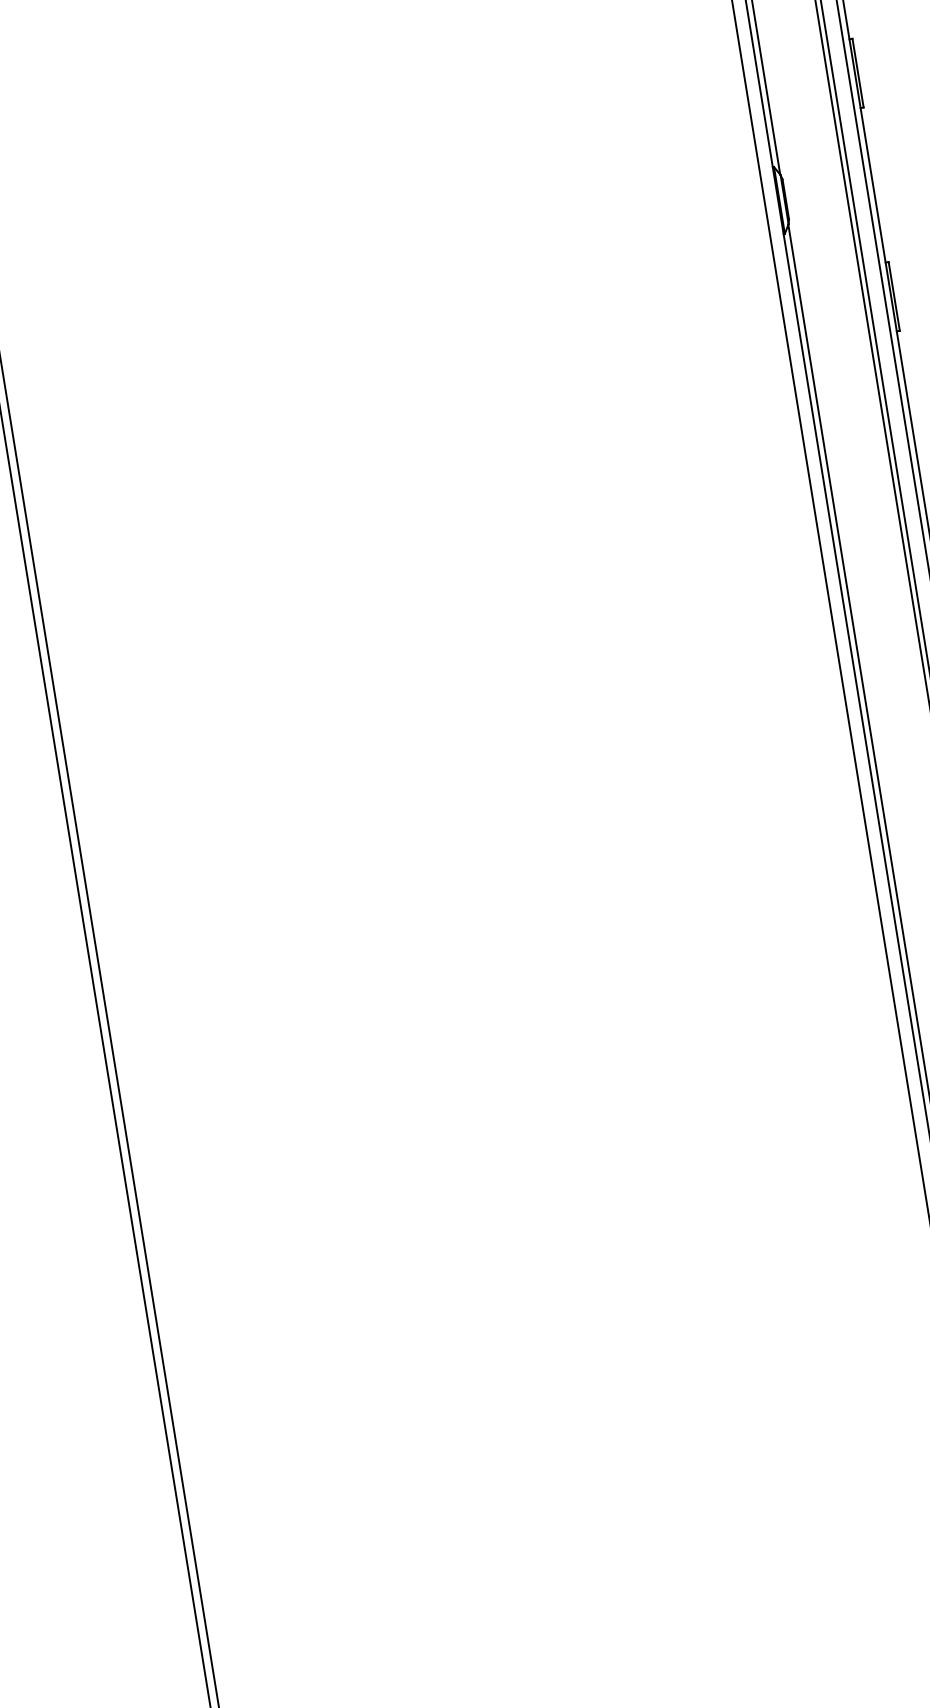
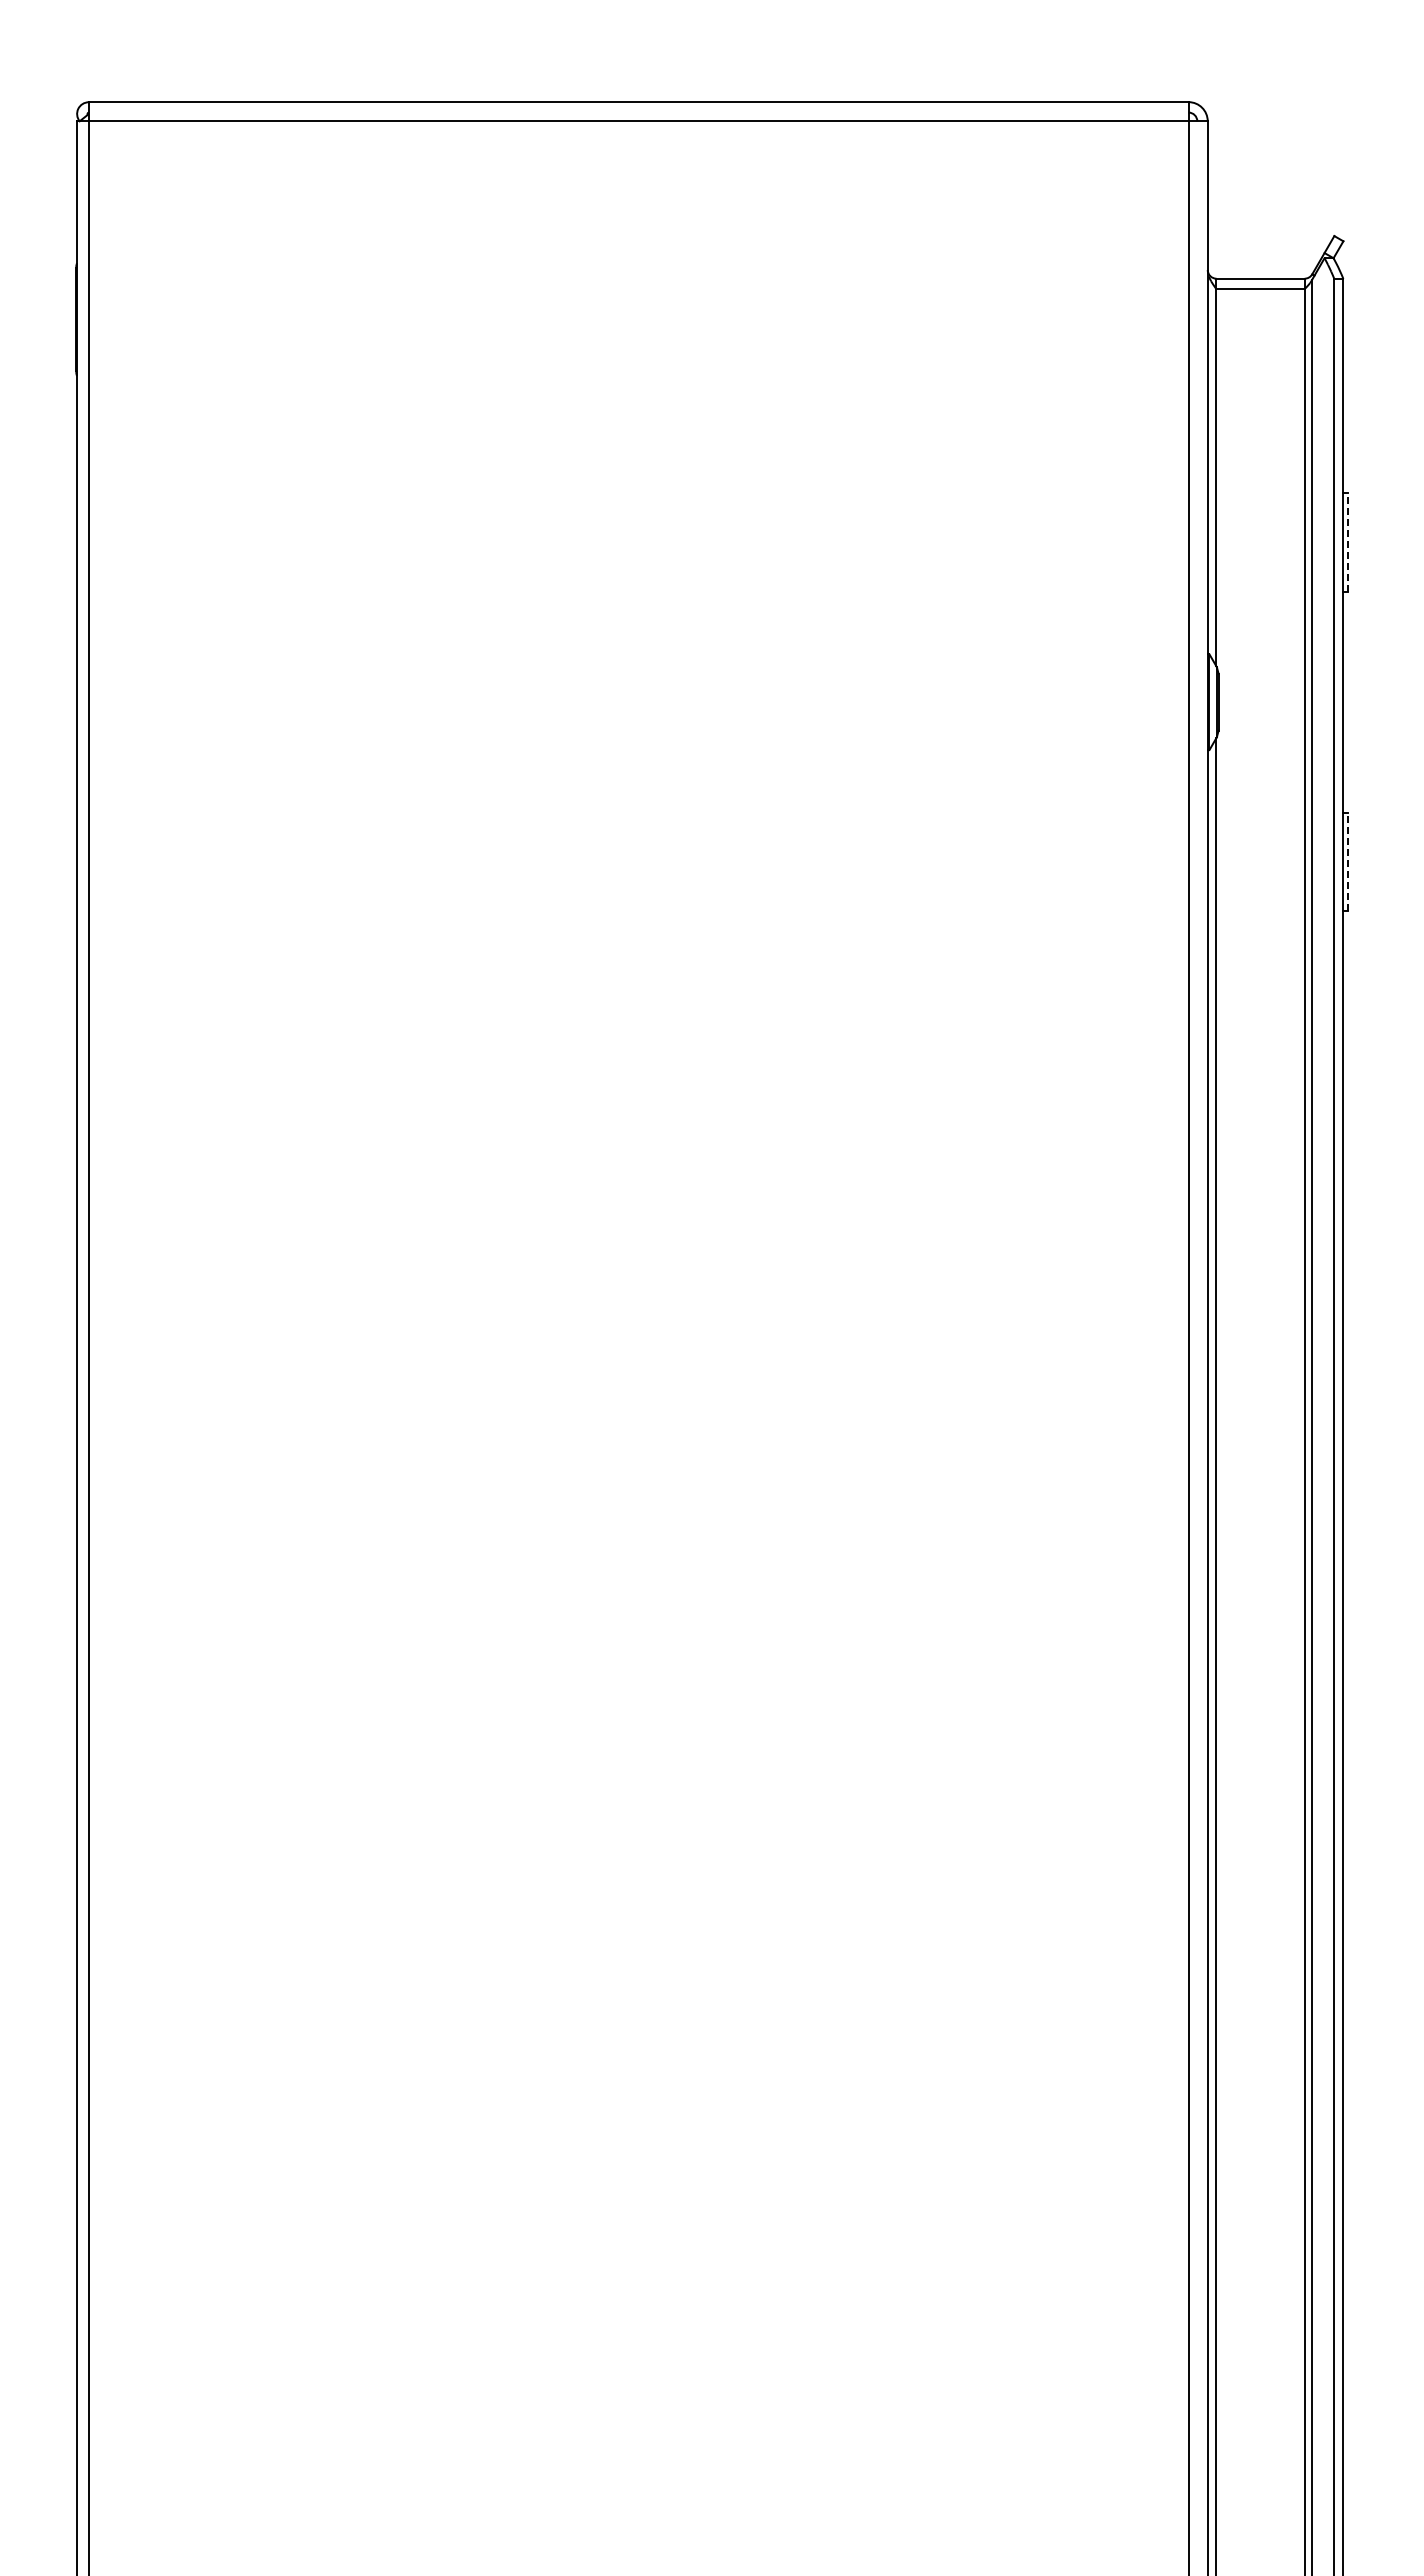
line: (857, 73) -> (1347, 542), solid -> dashed
line: (894, 296) -> (1347, 861), solid -> dashed

